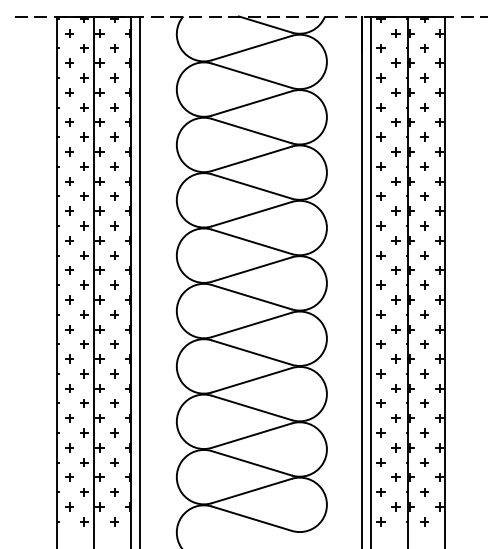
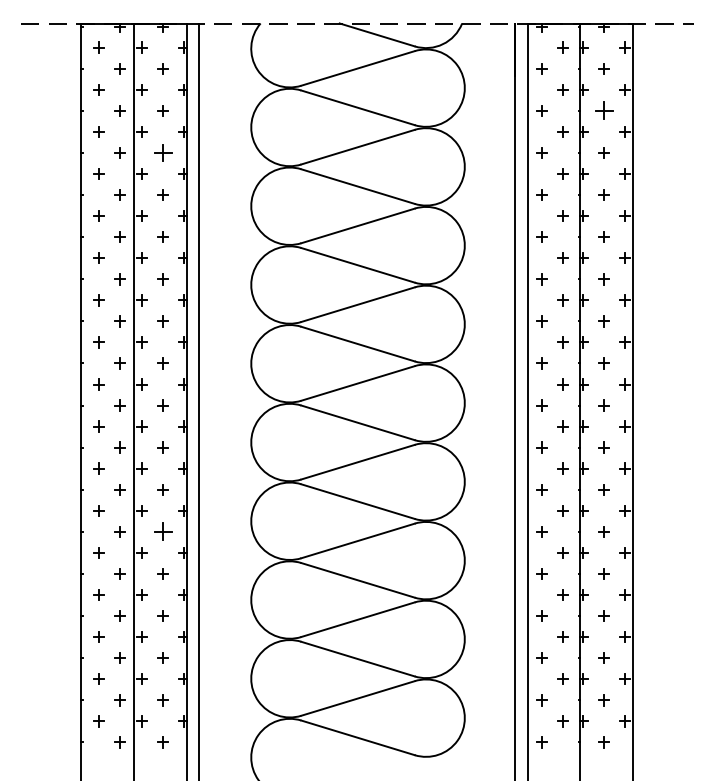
part: (424, 77) -> (603, 110), size x1.6
part: (114, 107) -> (162, 152), size x1.6
part: (114, 373) -> (162, 531), size x1.6

